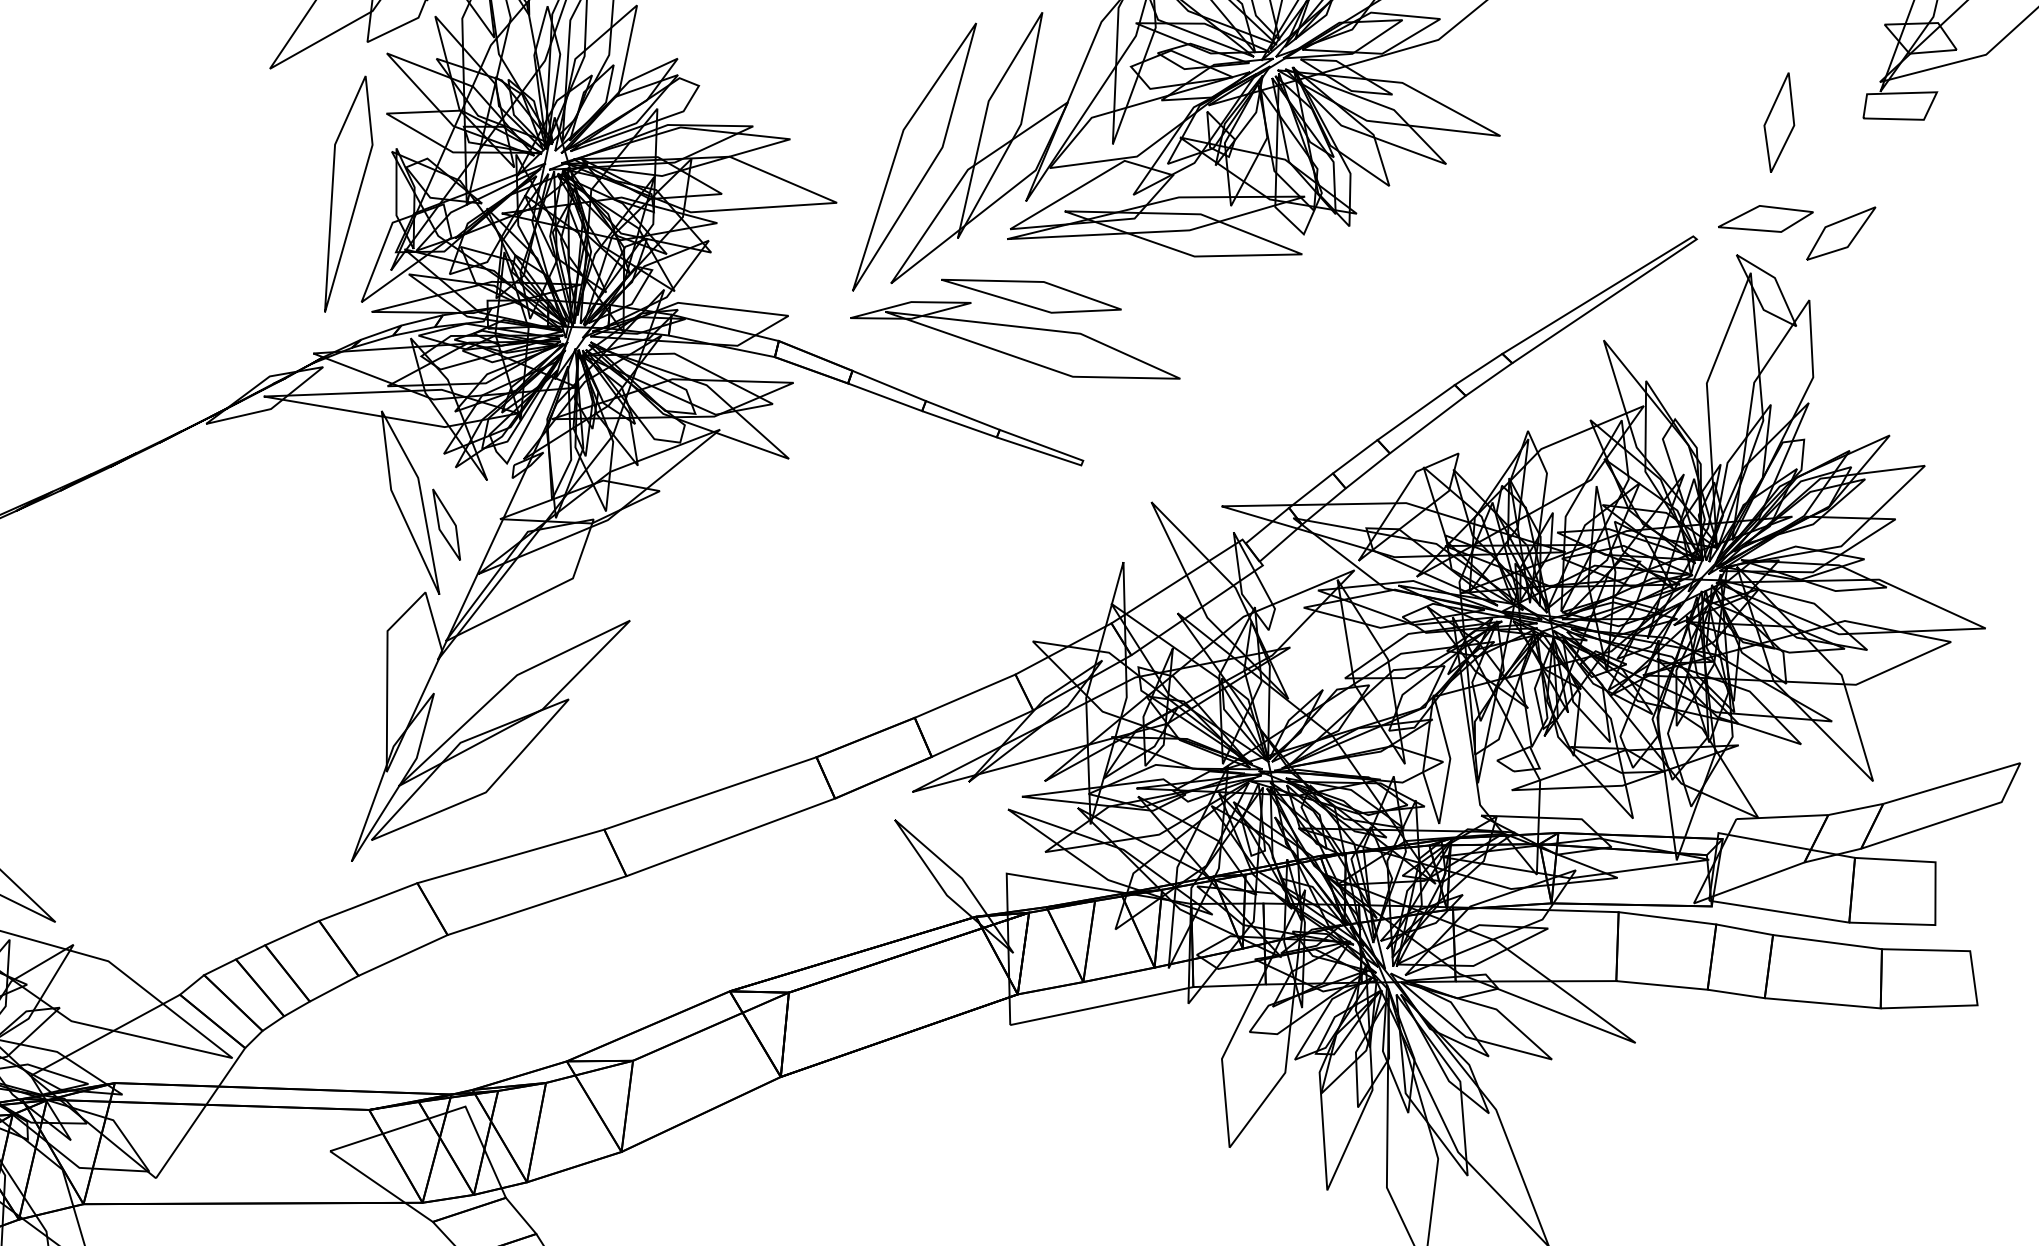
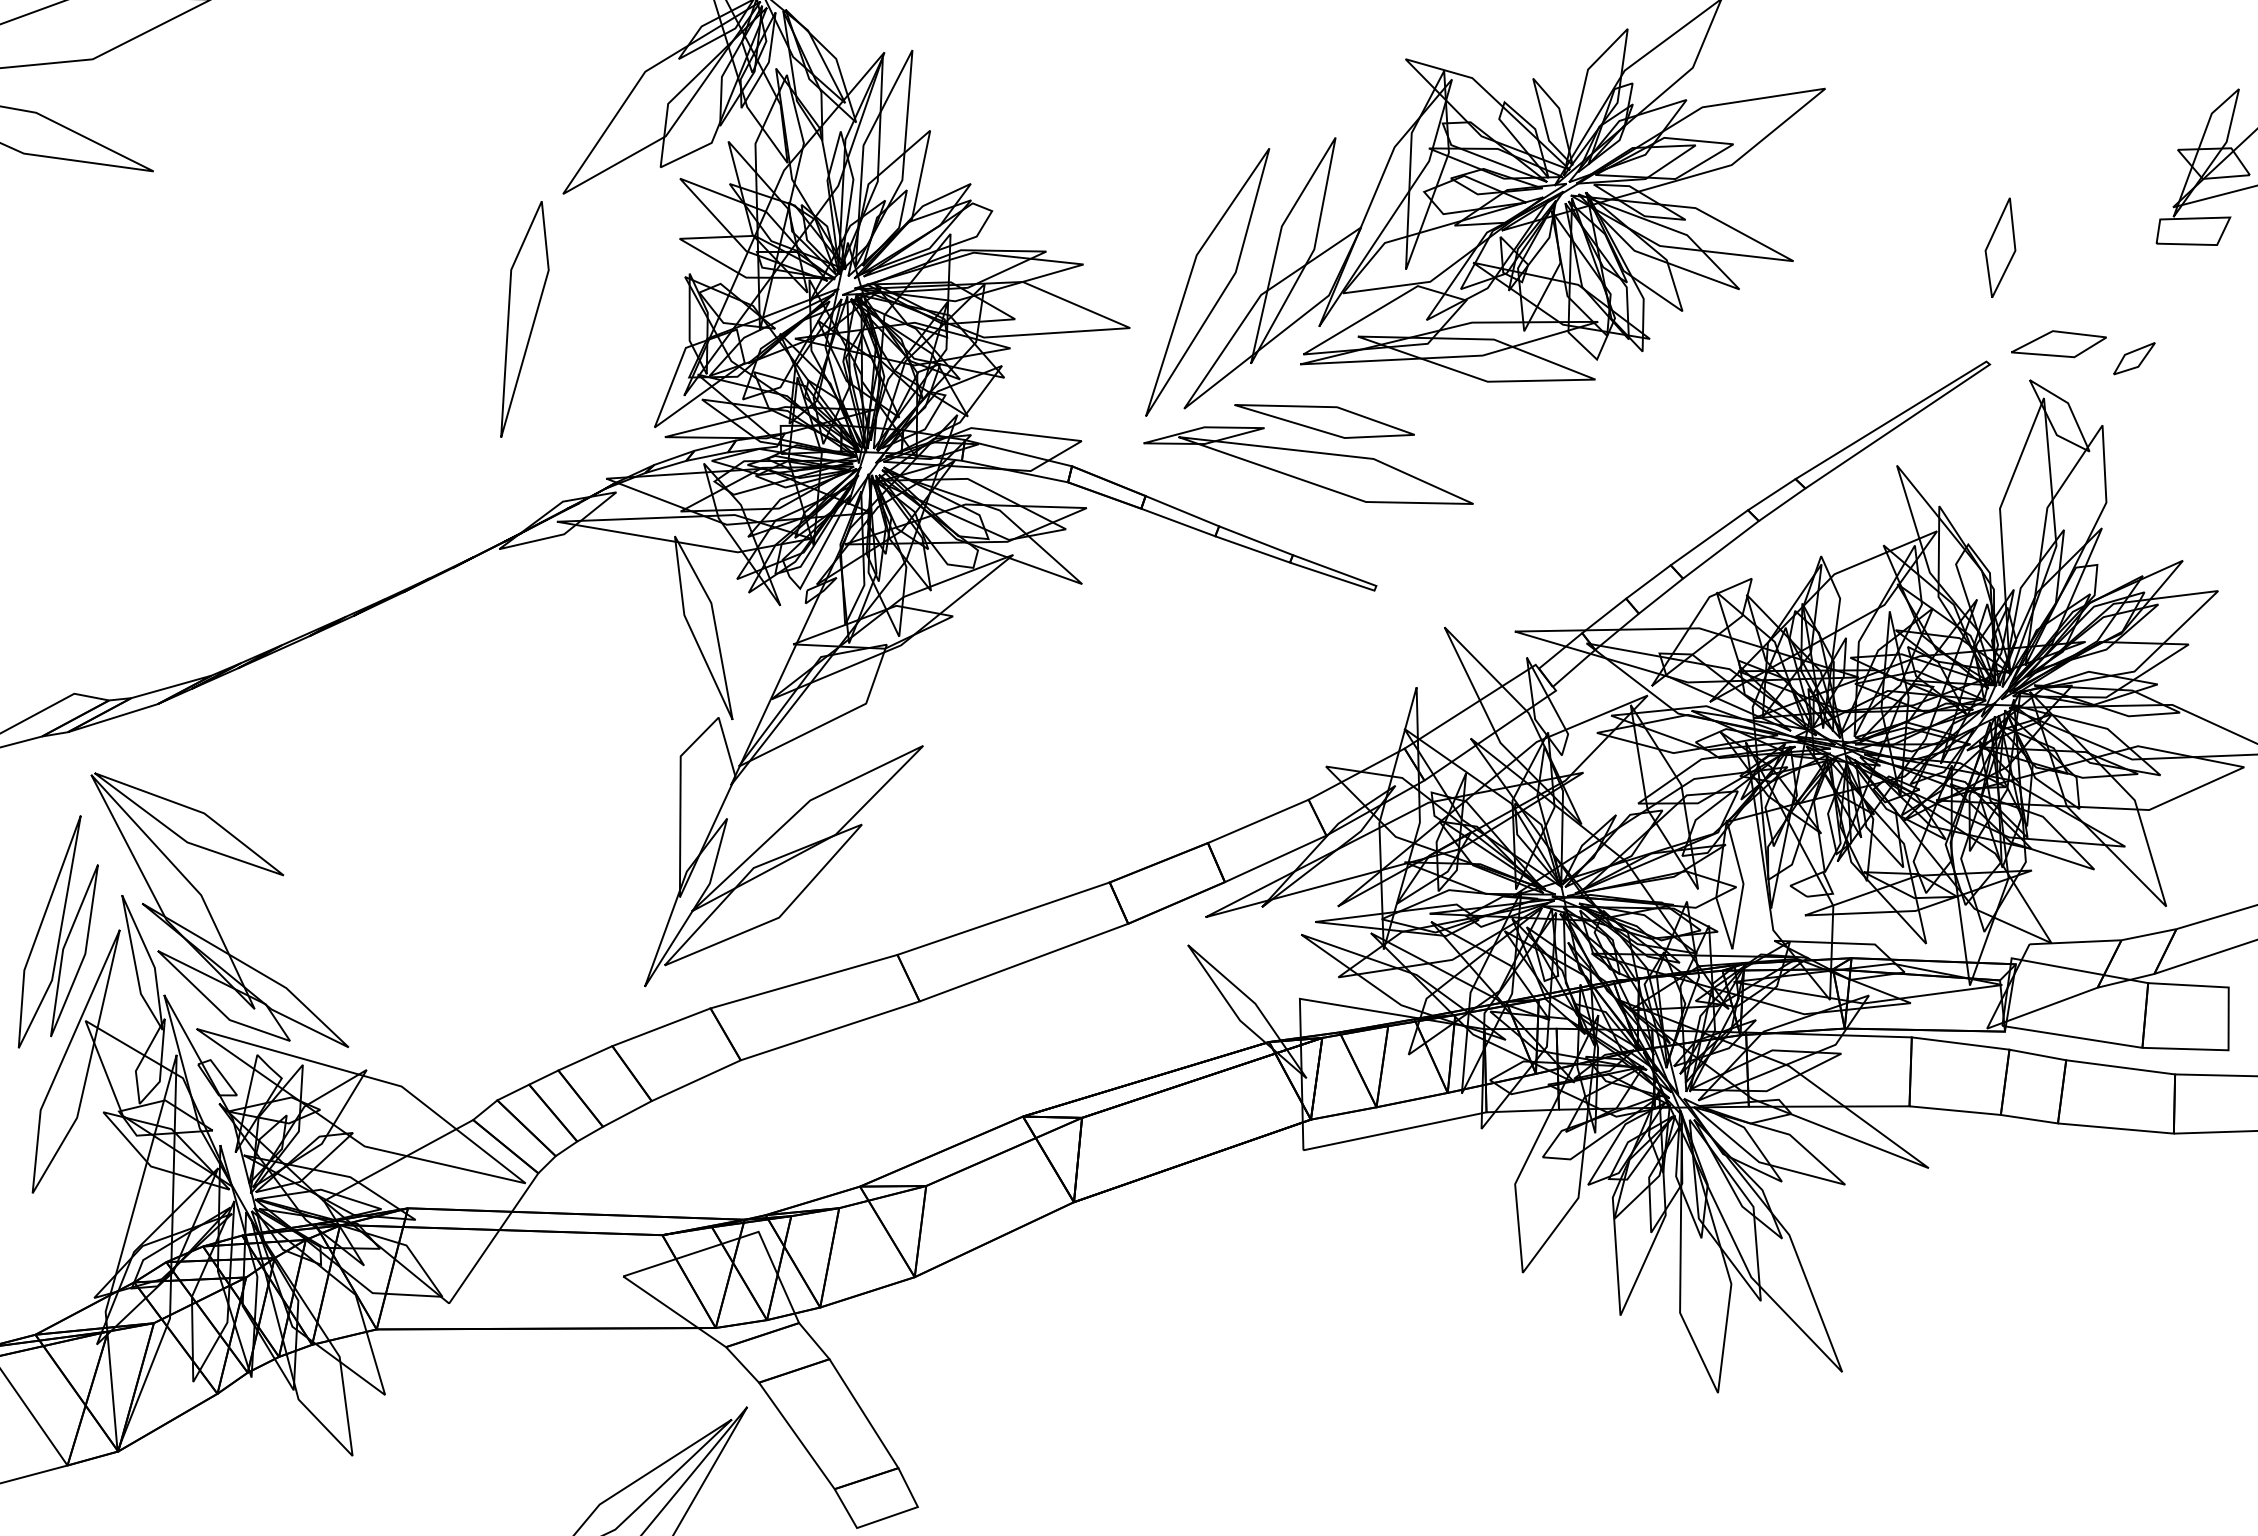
part: (1779, 122) -> (2000, 247), moved
part: (348, 194) -> (524, 319), moved
part: (1841, 233) -> (2134, 358), size x0.6
part: (446, 524) -> (739, 649), removed

